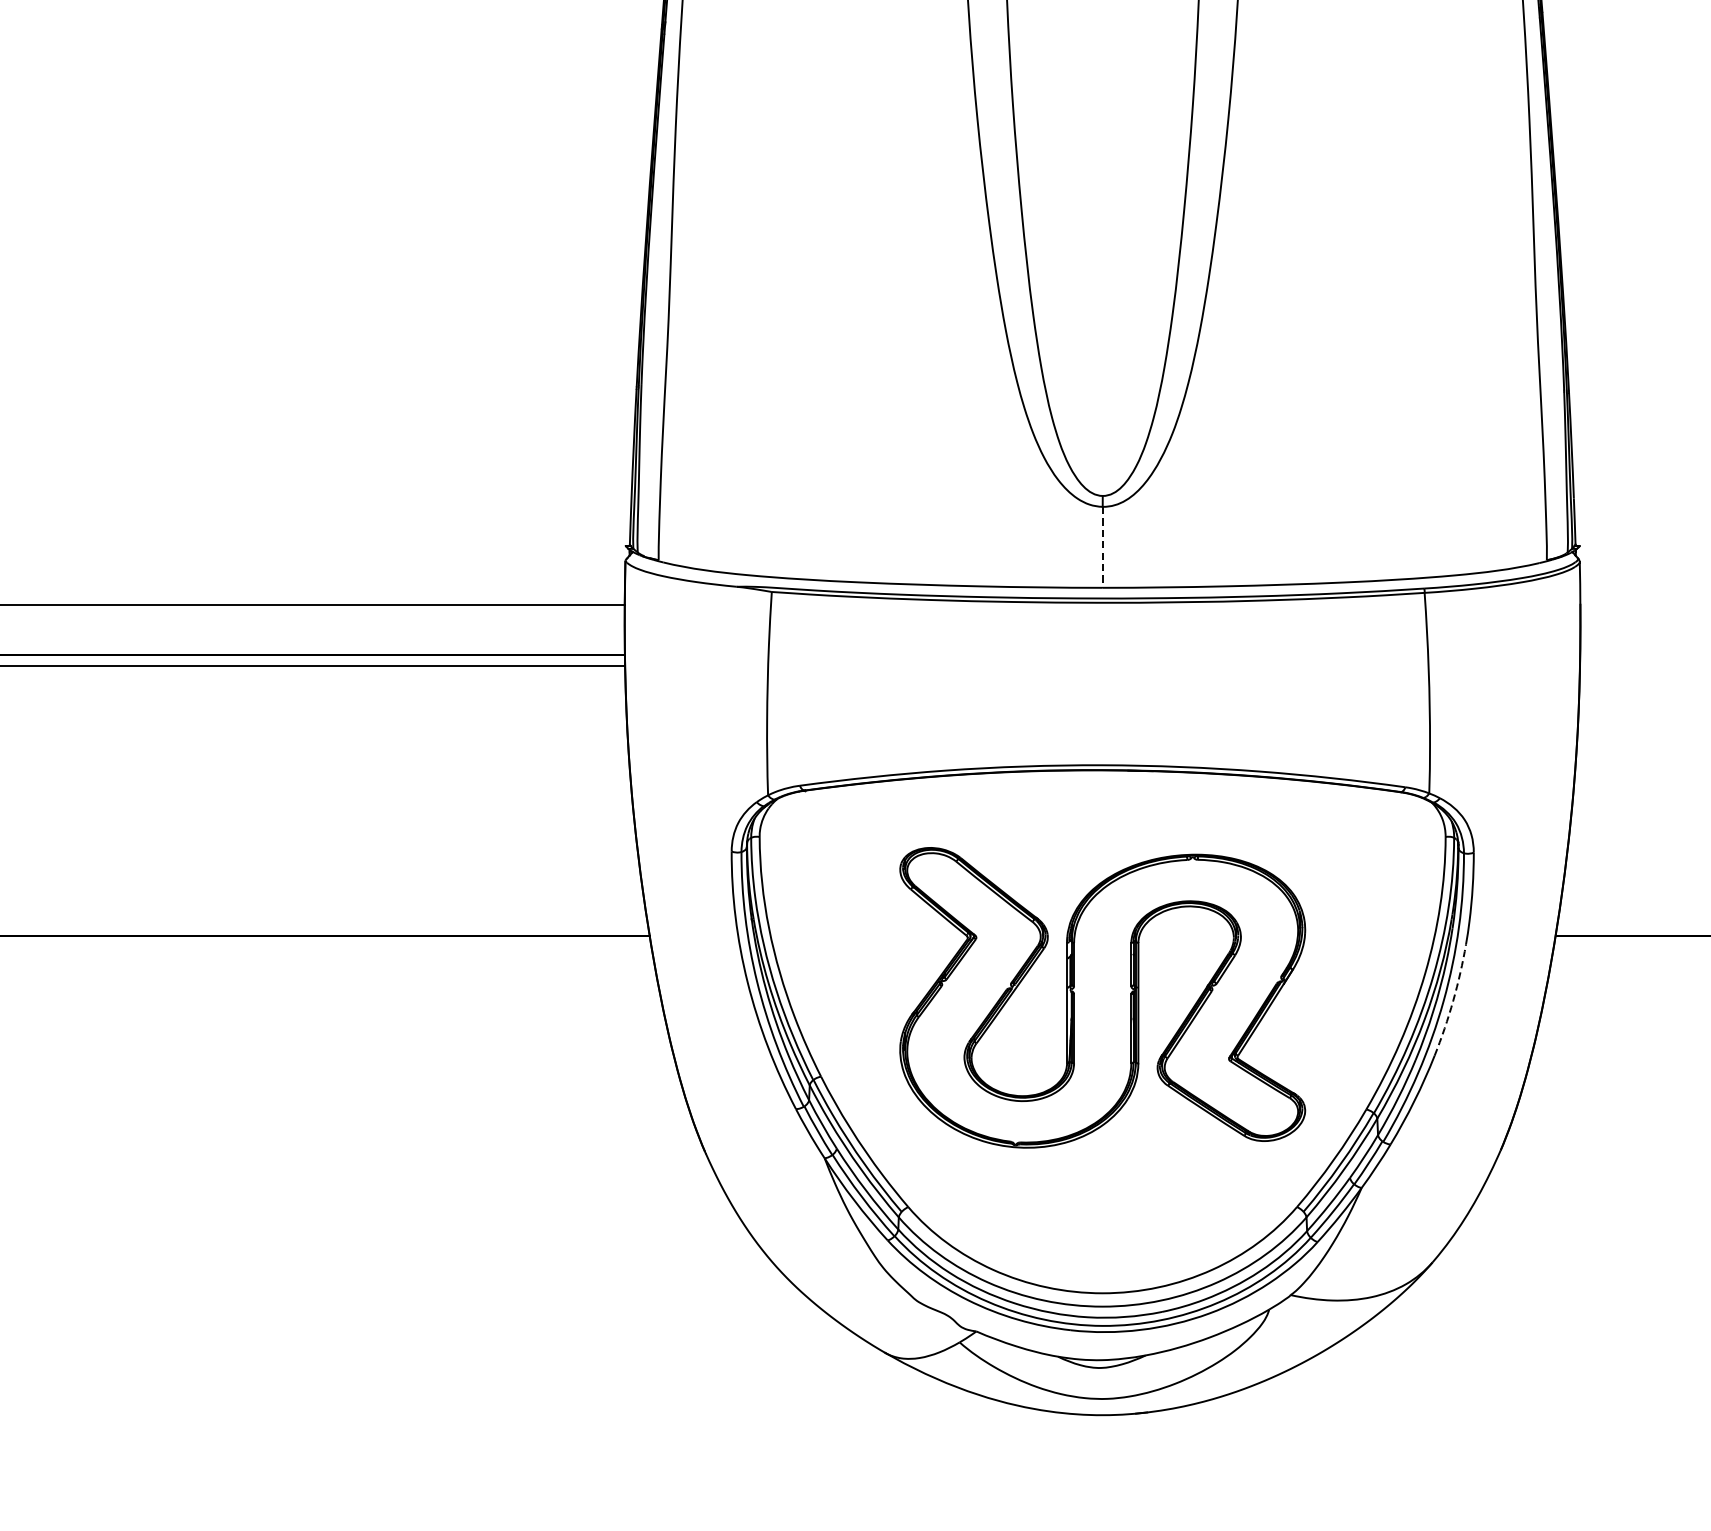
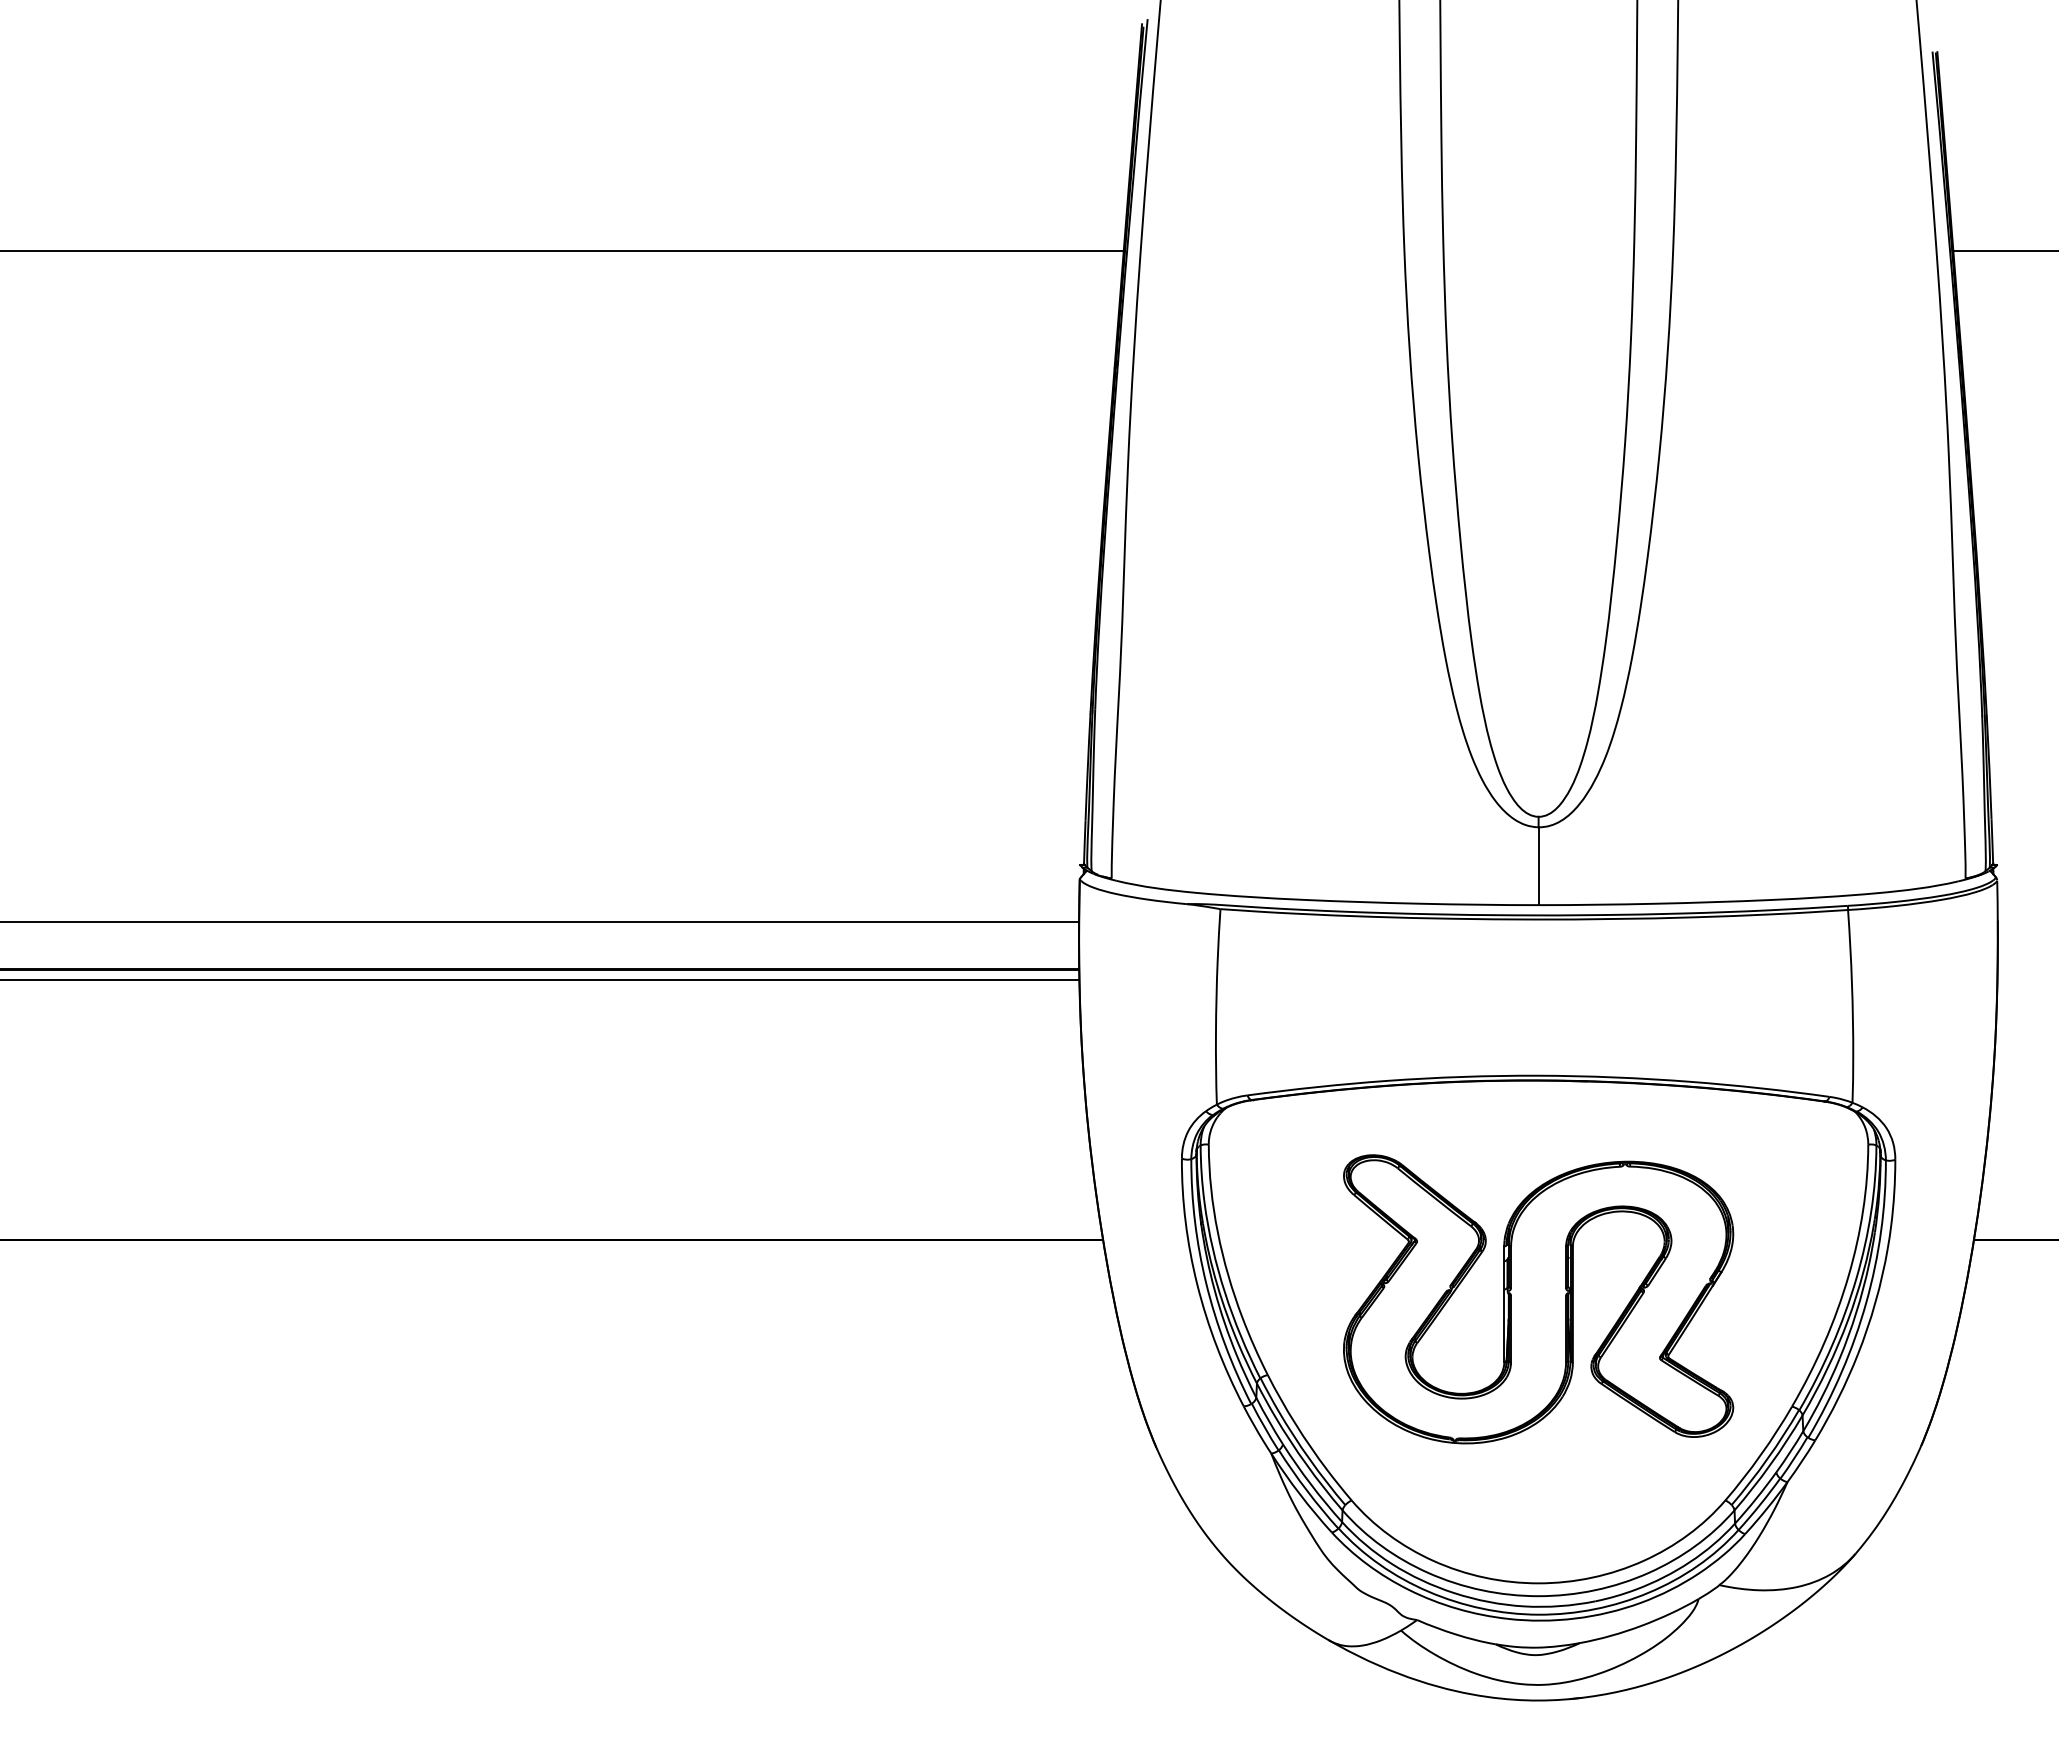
line: (1102, 547) -> (1538, 866), dashed -> solid
arc: (1453, 1001) -> (1875, 1302), dashed -> solid

